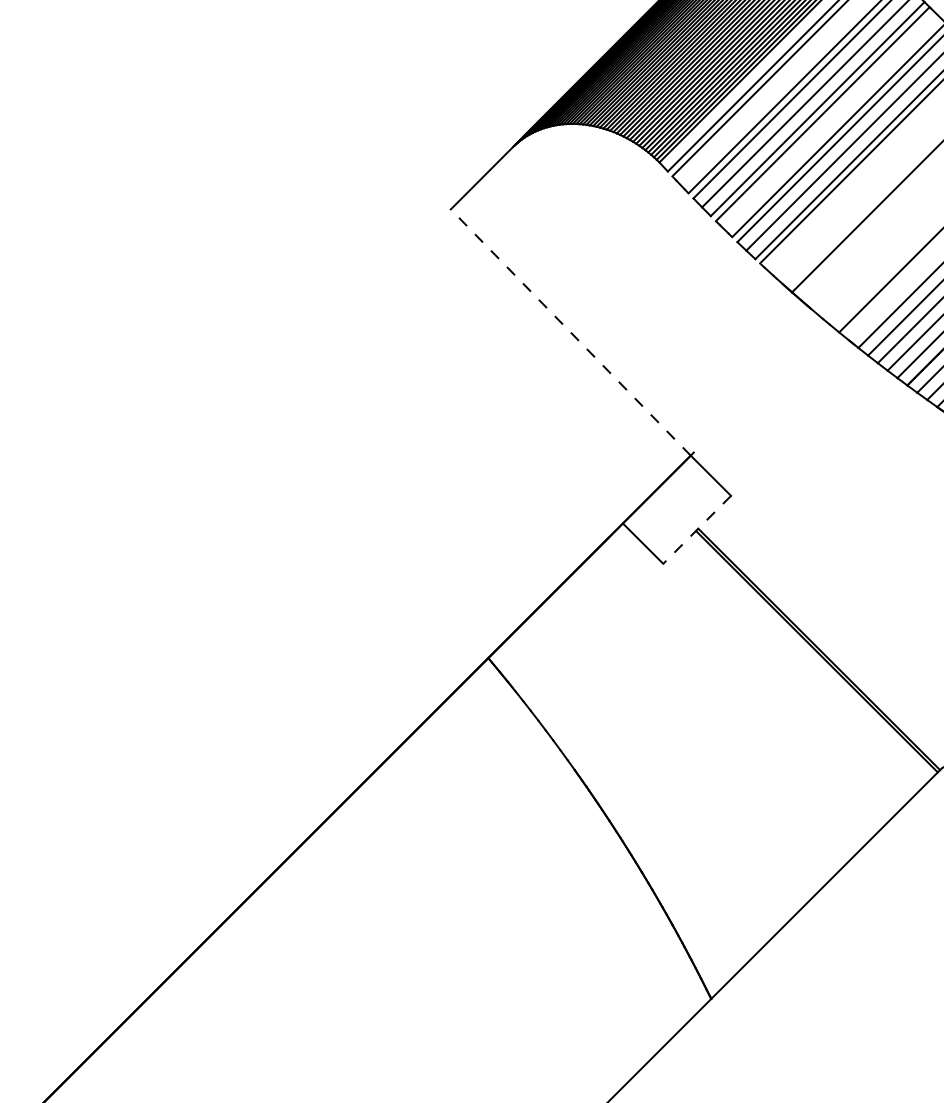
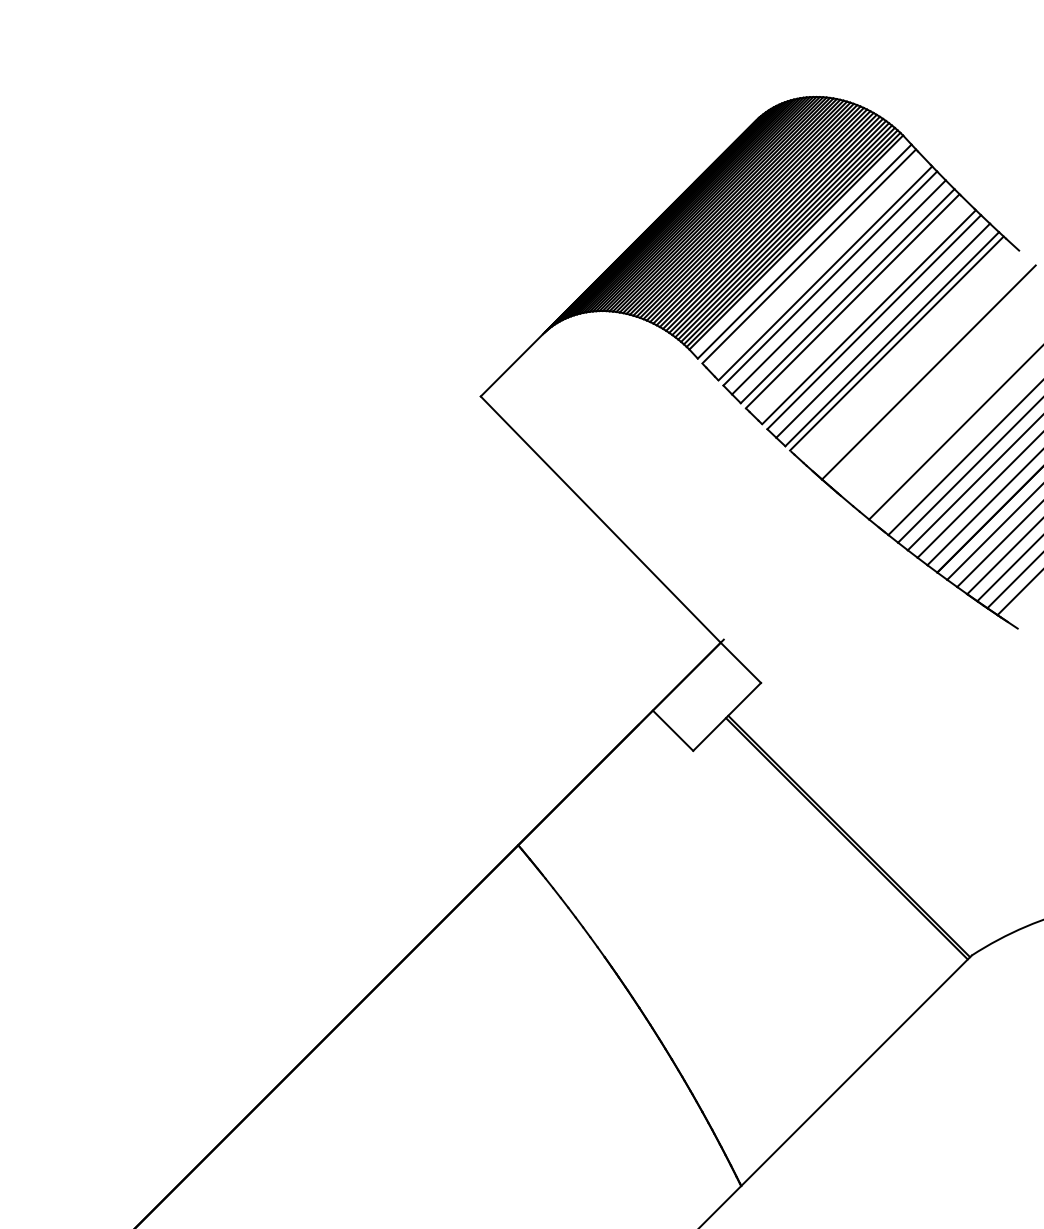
line: (570, 332) -> (600, 519), dashed -> solid
line: (697, 529) -> (727, 716), dashed -> solid

